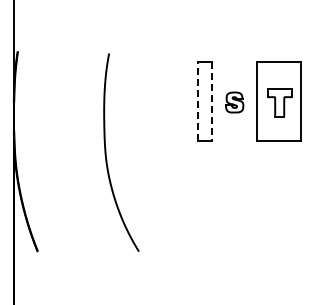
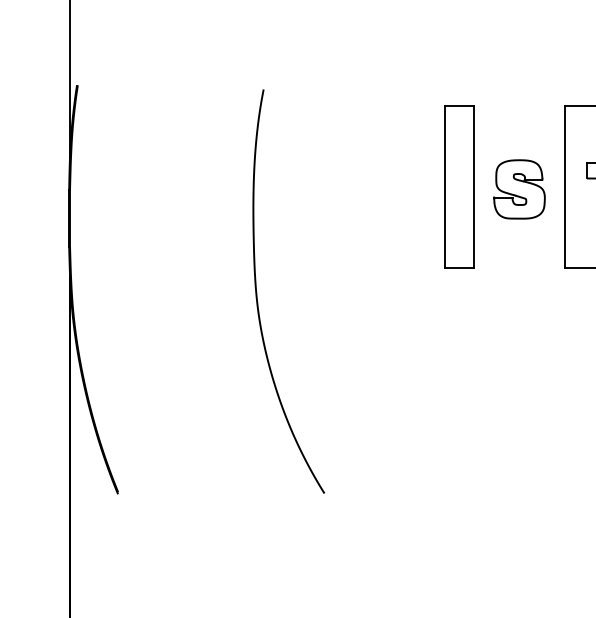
line: (198, 101) -> (445, 187), dashed -> solid
line: (212, 101) -> (474, 187), dashed -> solid
part: (234, 102) -> (519, 189), size x1.43

